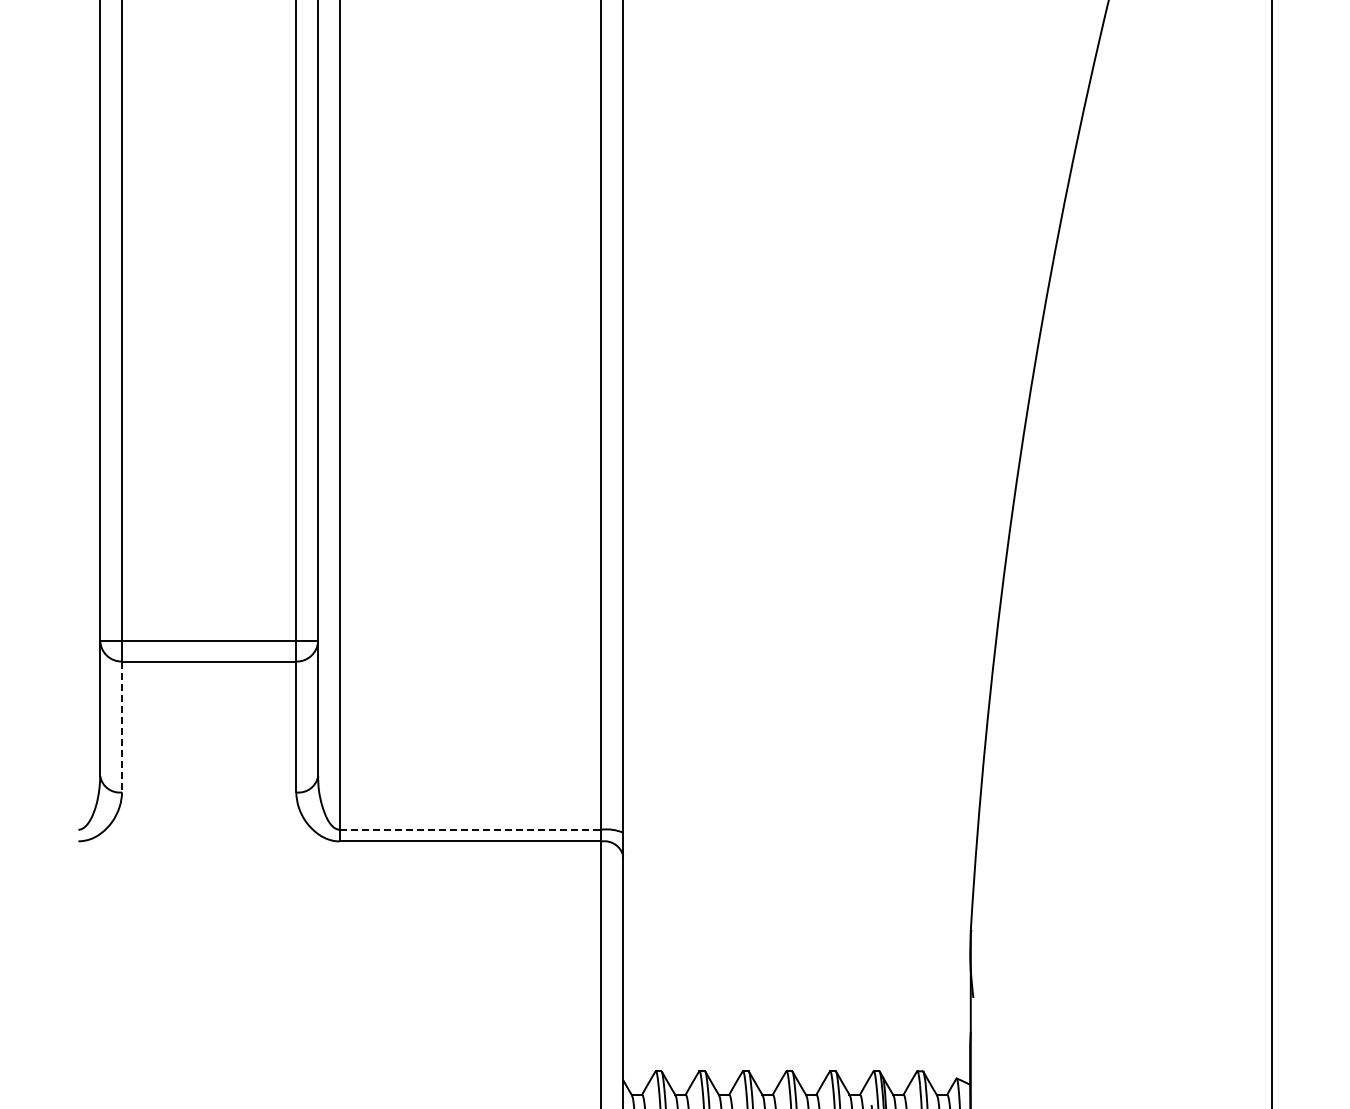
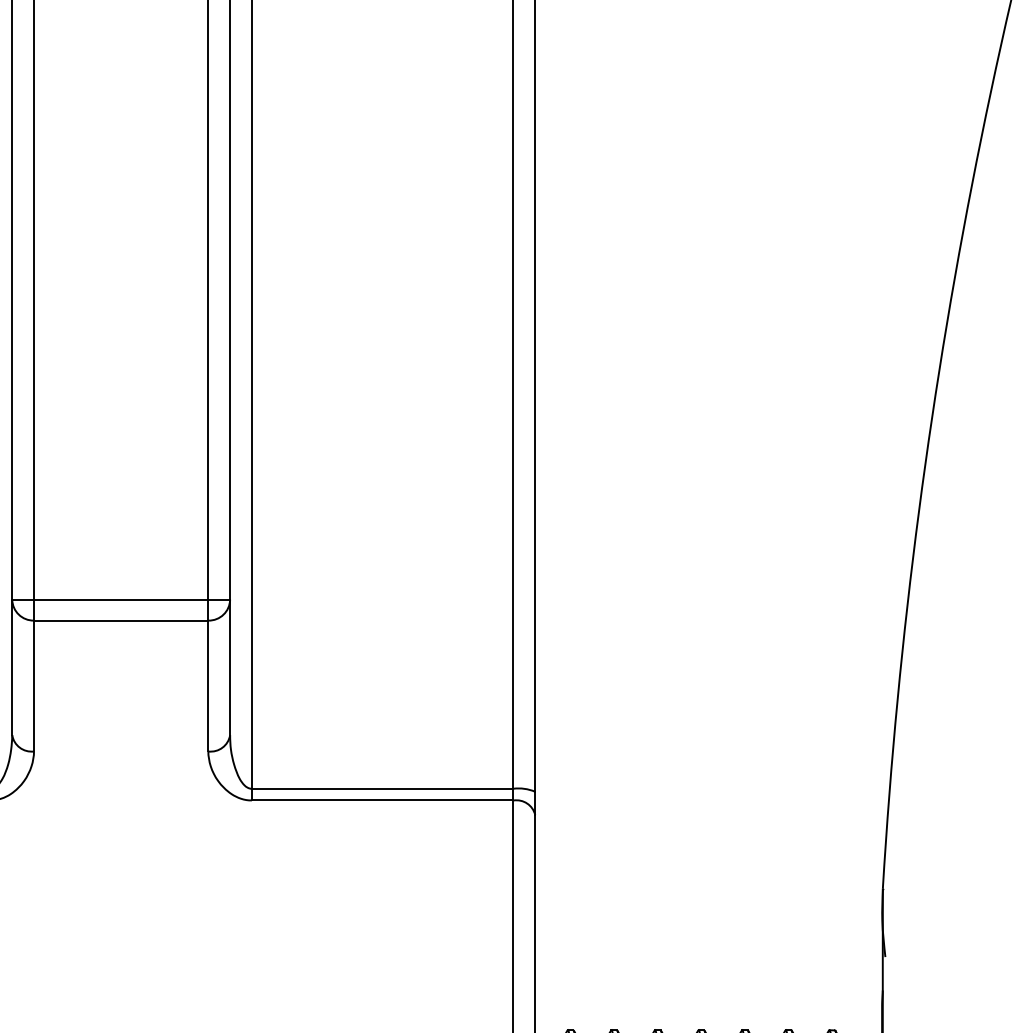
line: (122, 727) -> (34, 686), dashed -> solid
line: (470, 829) -> (382, 788), dashed -> solid

